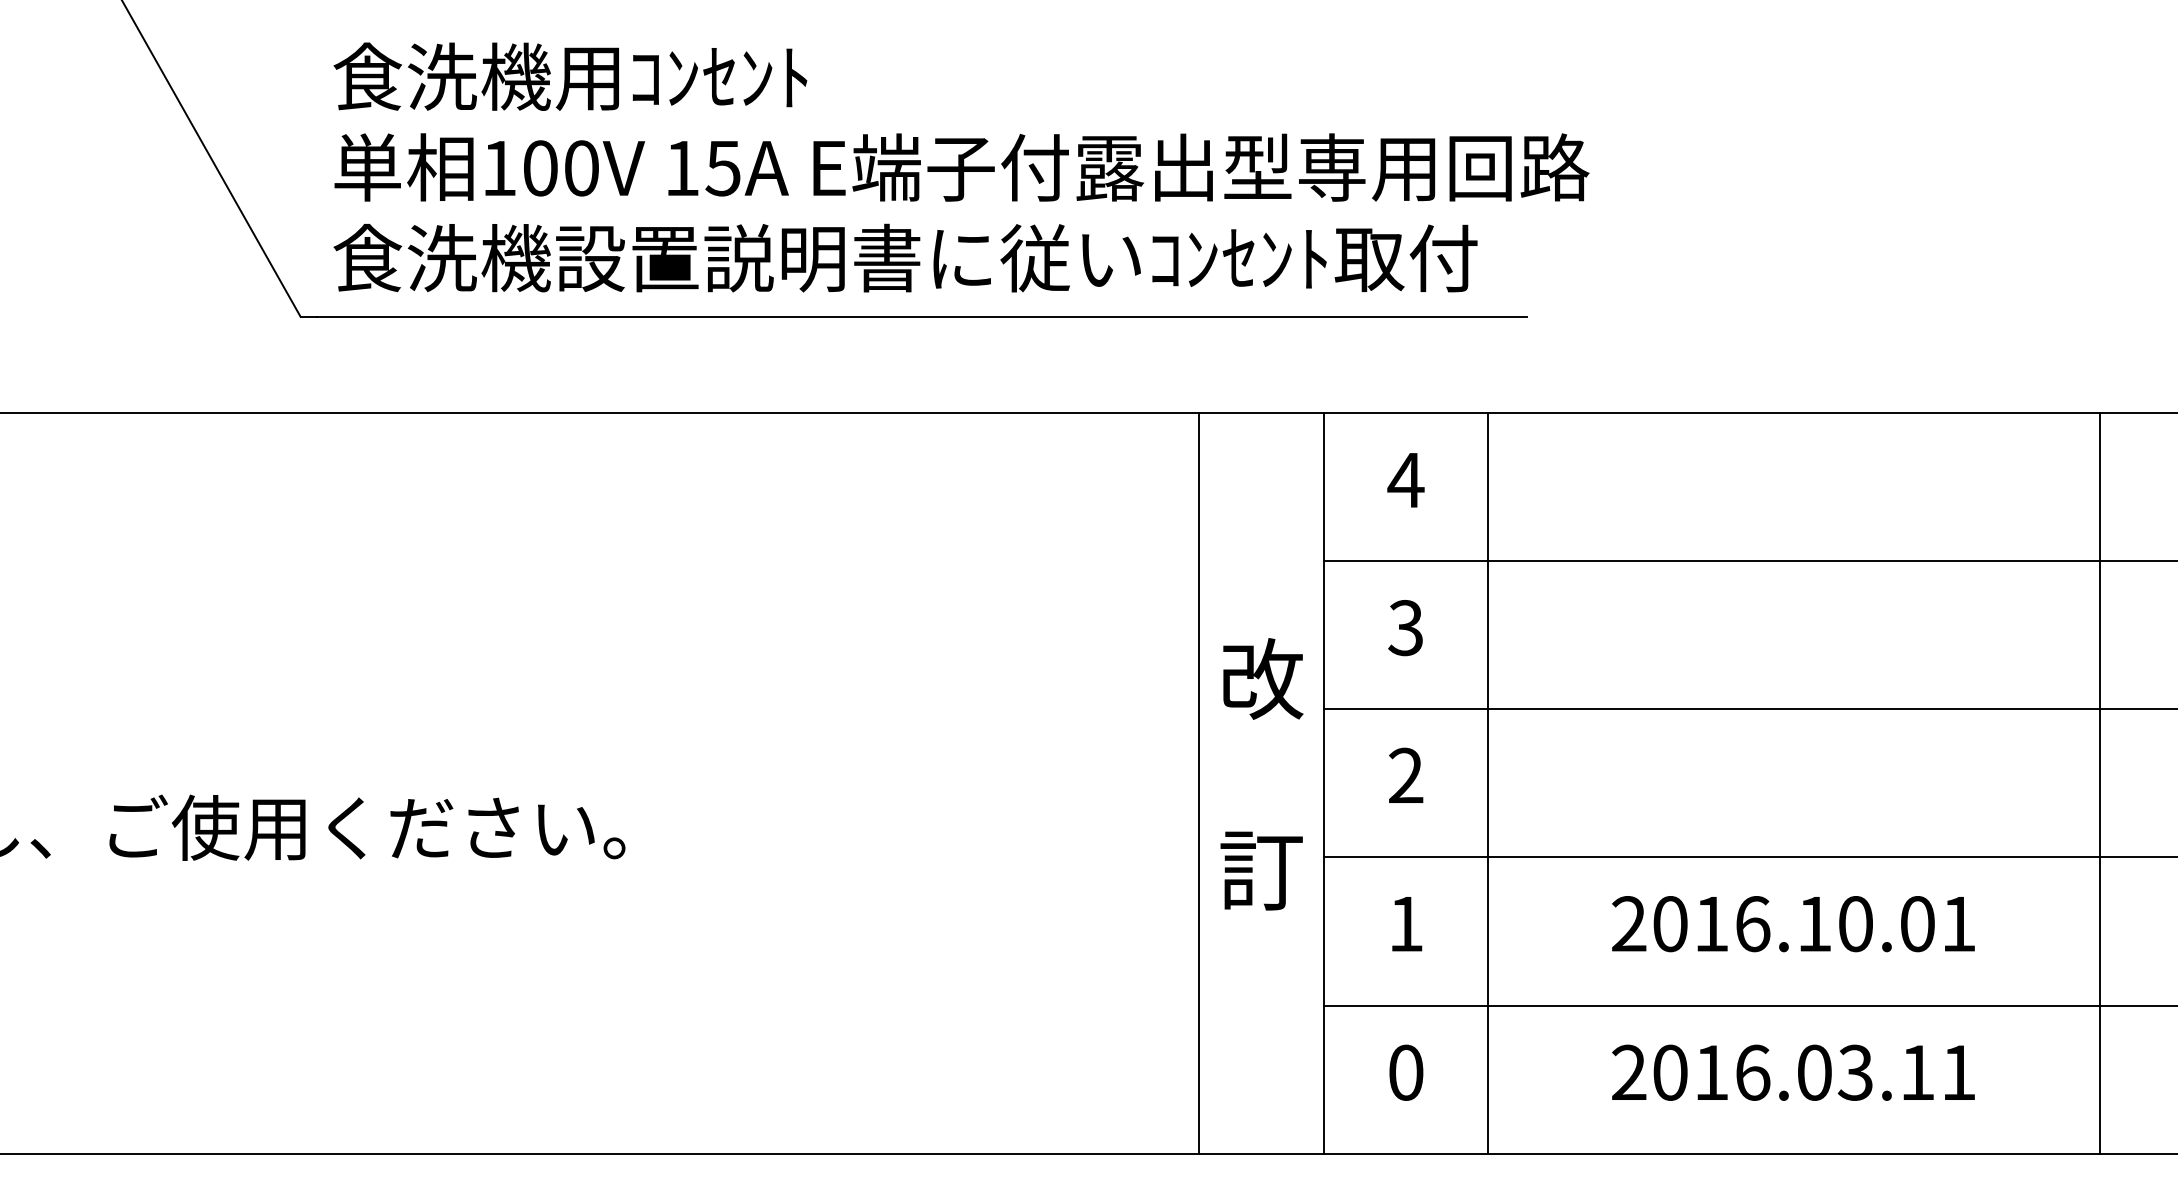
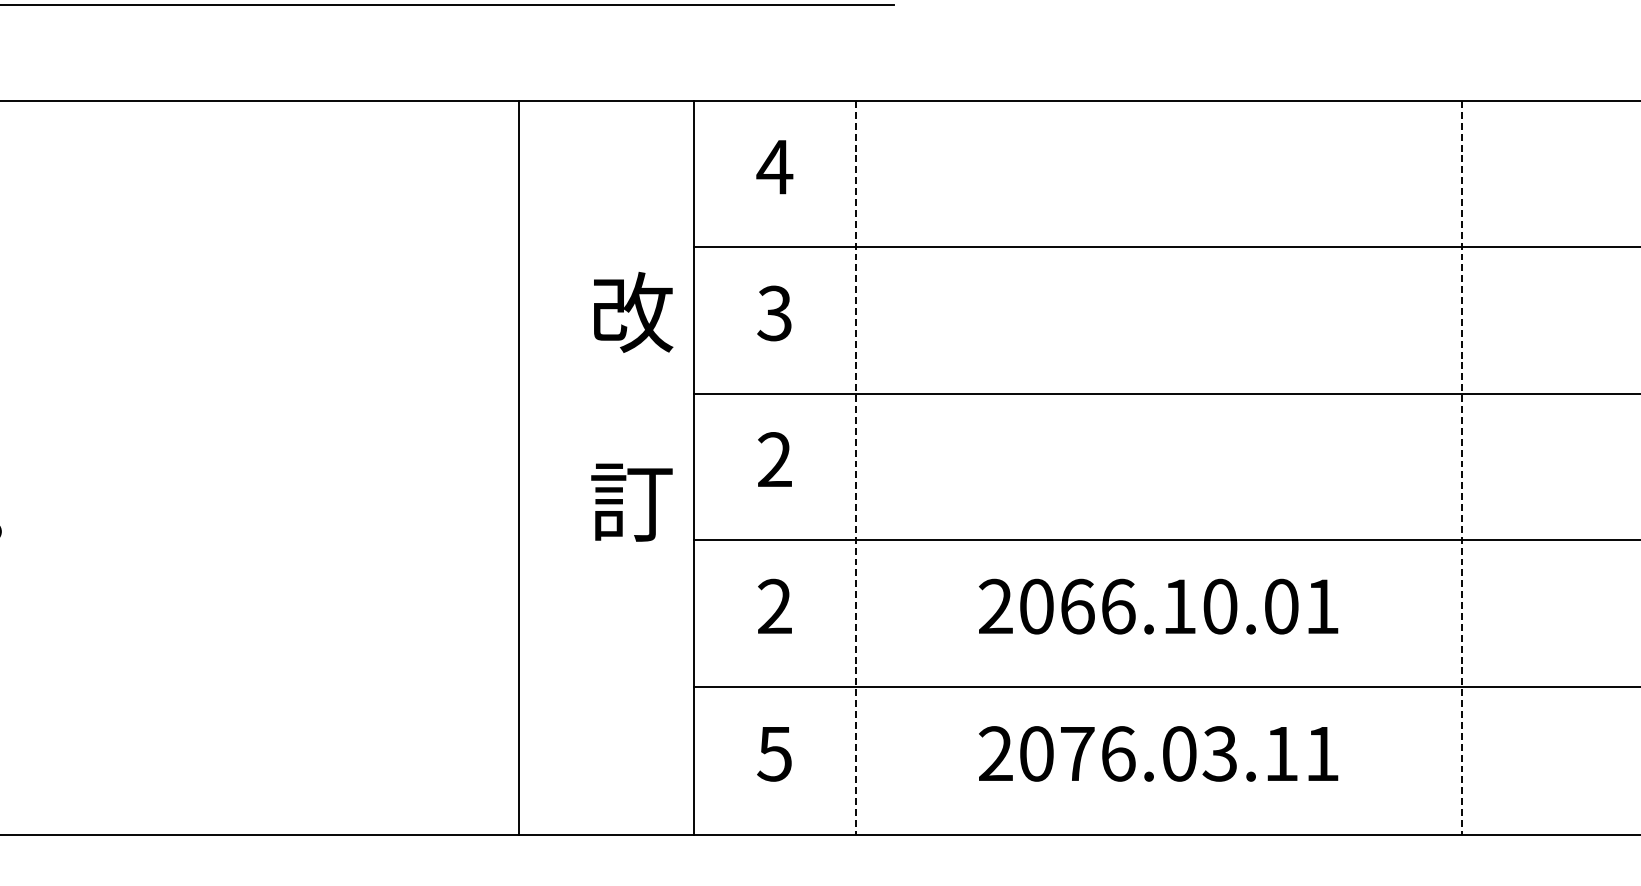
text: (1261, 774) -> (631, 407), moved
line: (1199, 783) -> (519, 467), moved
line: (1488, 784) -> (856, 468), solid -> dashed
line: (2100, 784) -> (1462, 468), solid -> dashed
text: (1406, 923) -> (775, 606), 1 -> 2
text: (1712, 924) -> (1078, 607), 2016.10.01 -> 2066.10.01
text: (1405, 1072) -> (774, 753), 0 -> 5
text: (1711, 1072) -> (1077, 753), 2016.03.11 -> 2076.03.11

